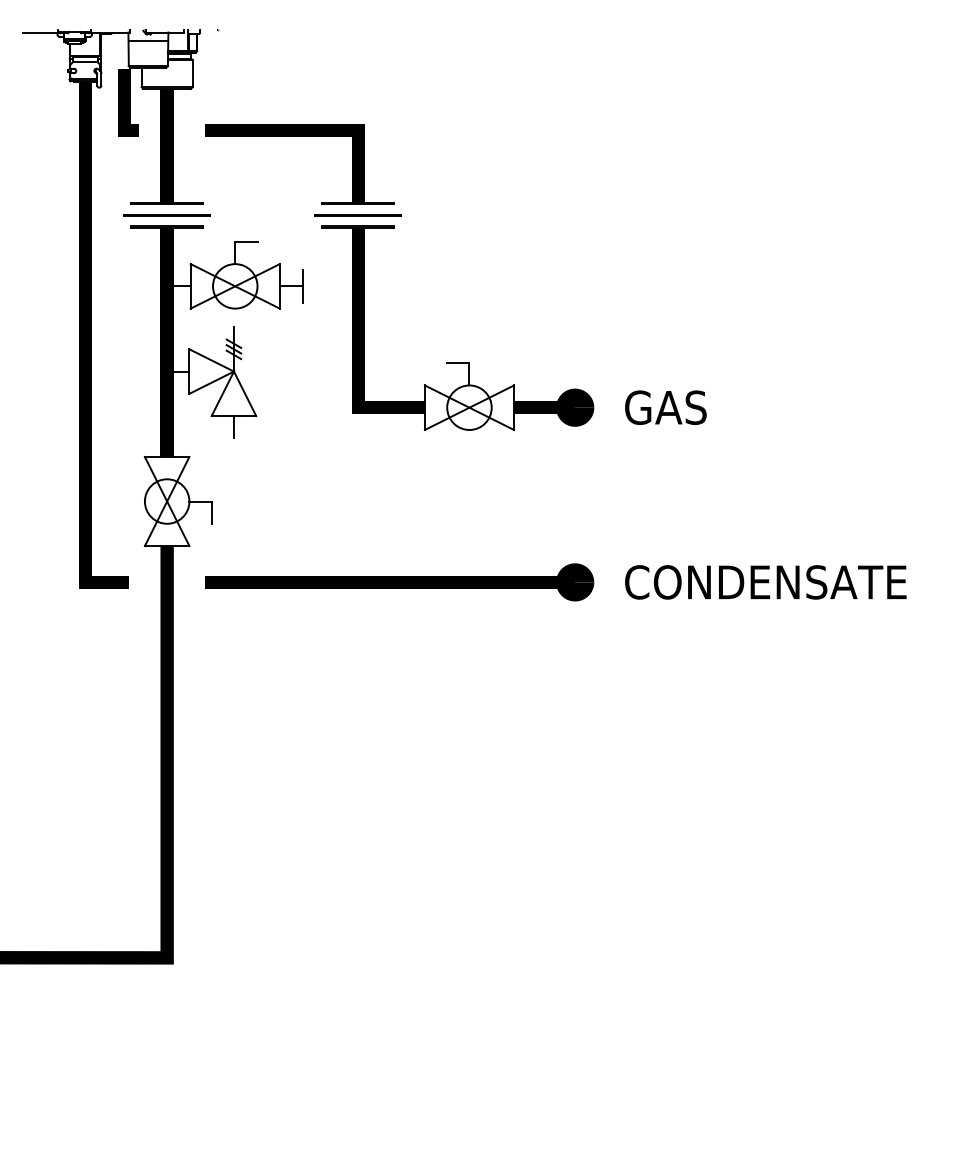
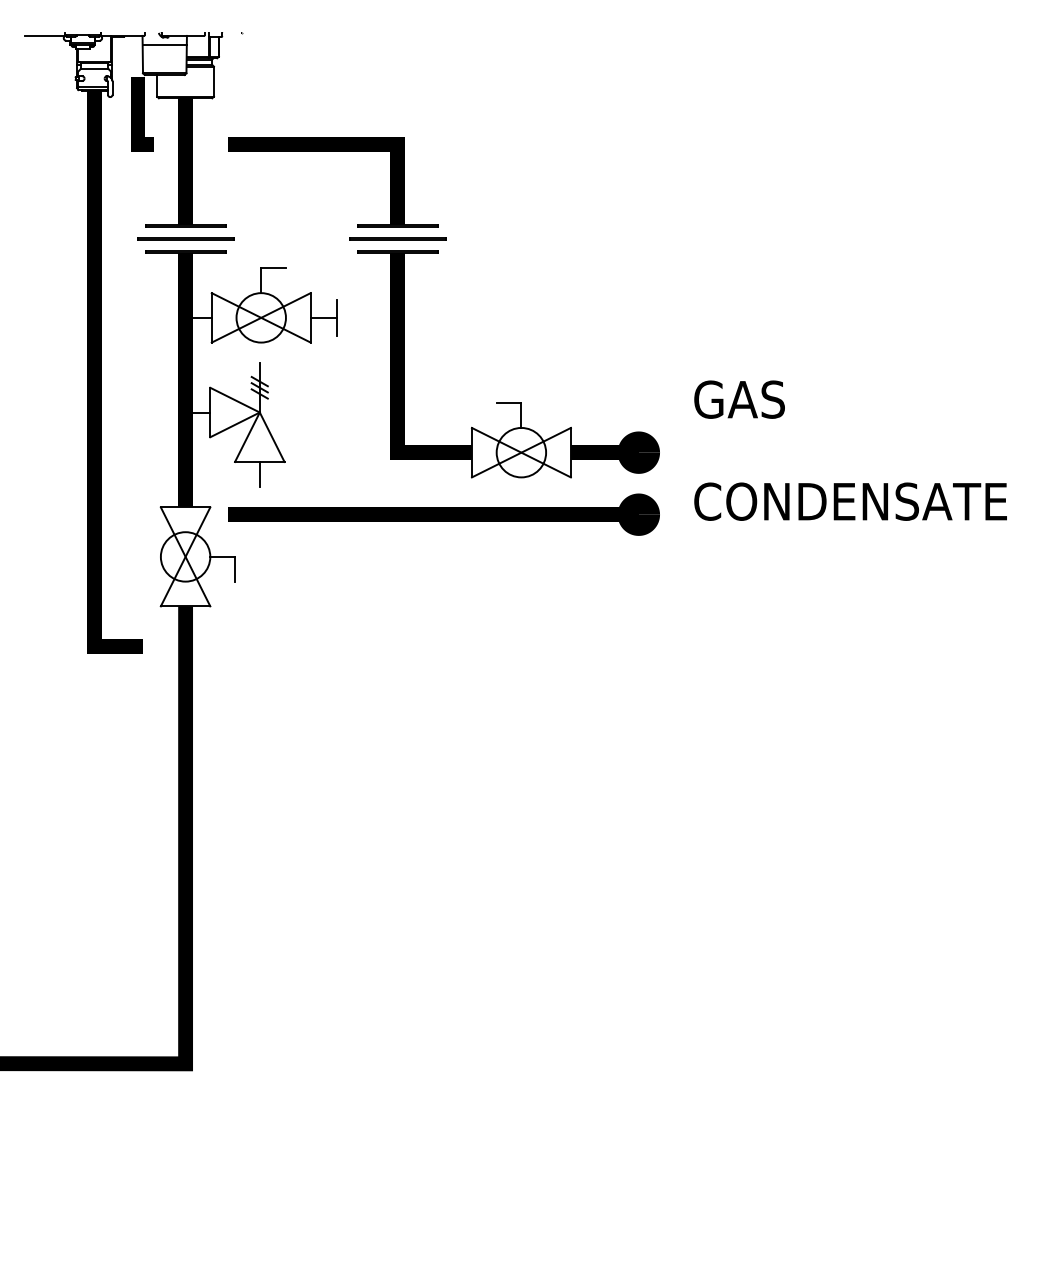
text: (665, 407) -> (739, 399), moved
part: (399, 582) -> (443, 514), moved
text: (765, 582) -> (850, 501), moved

